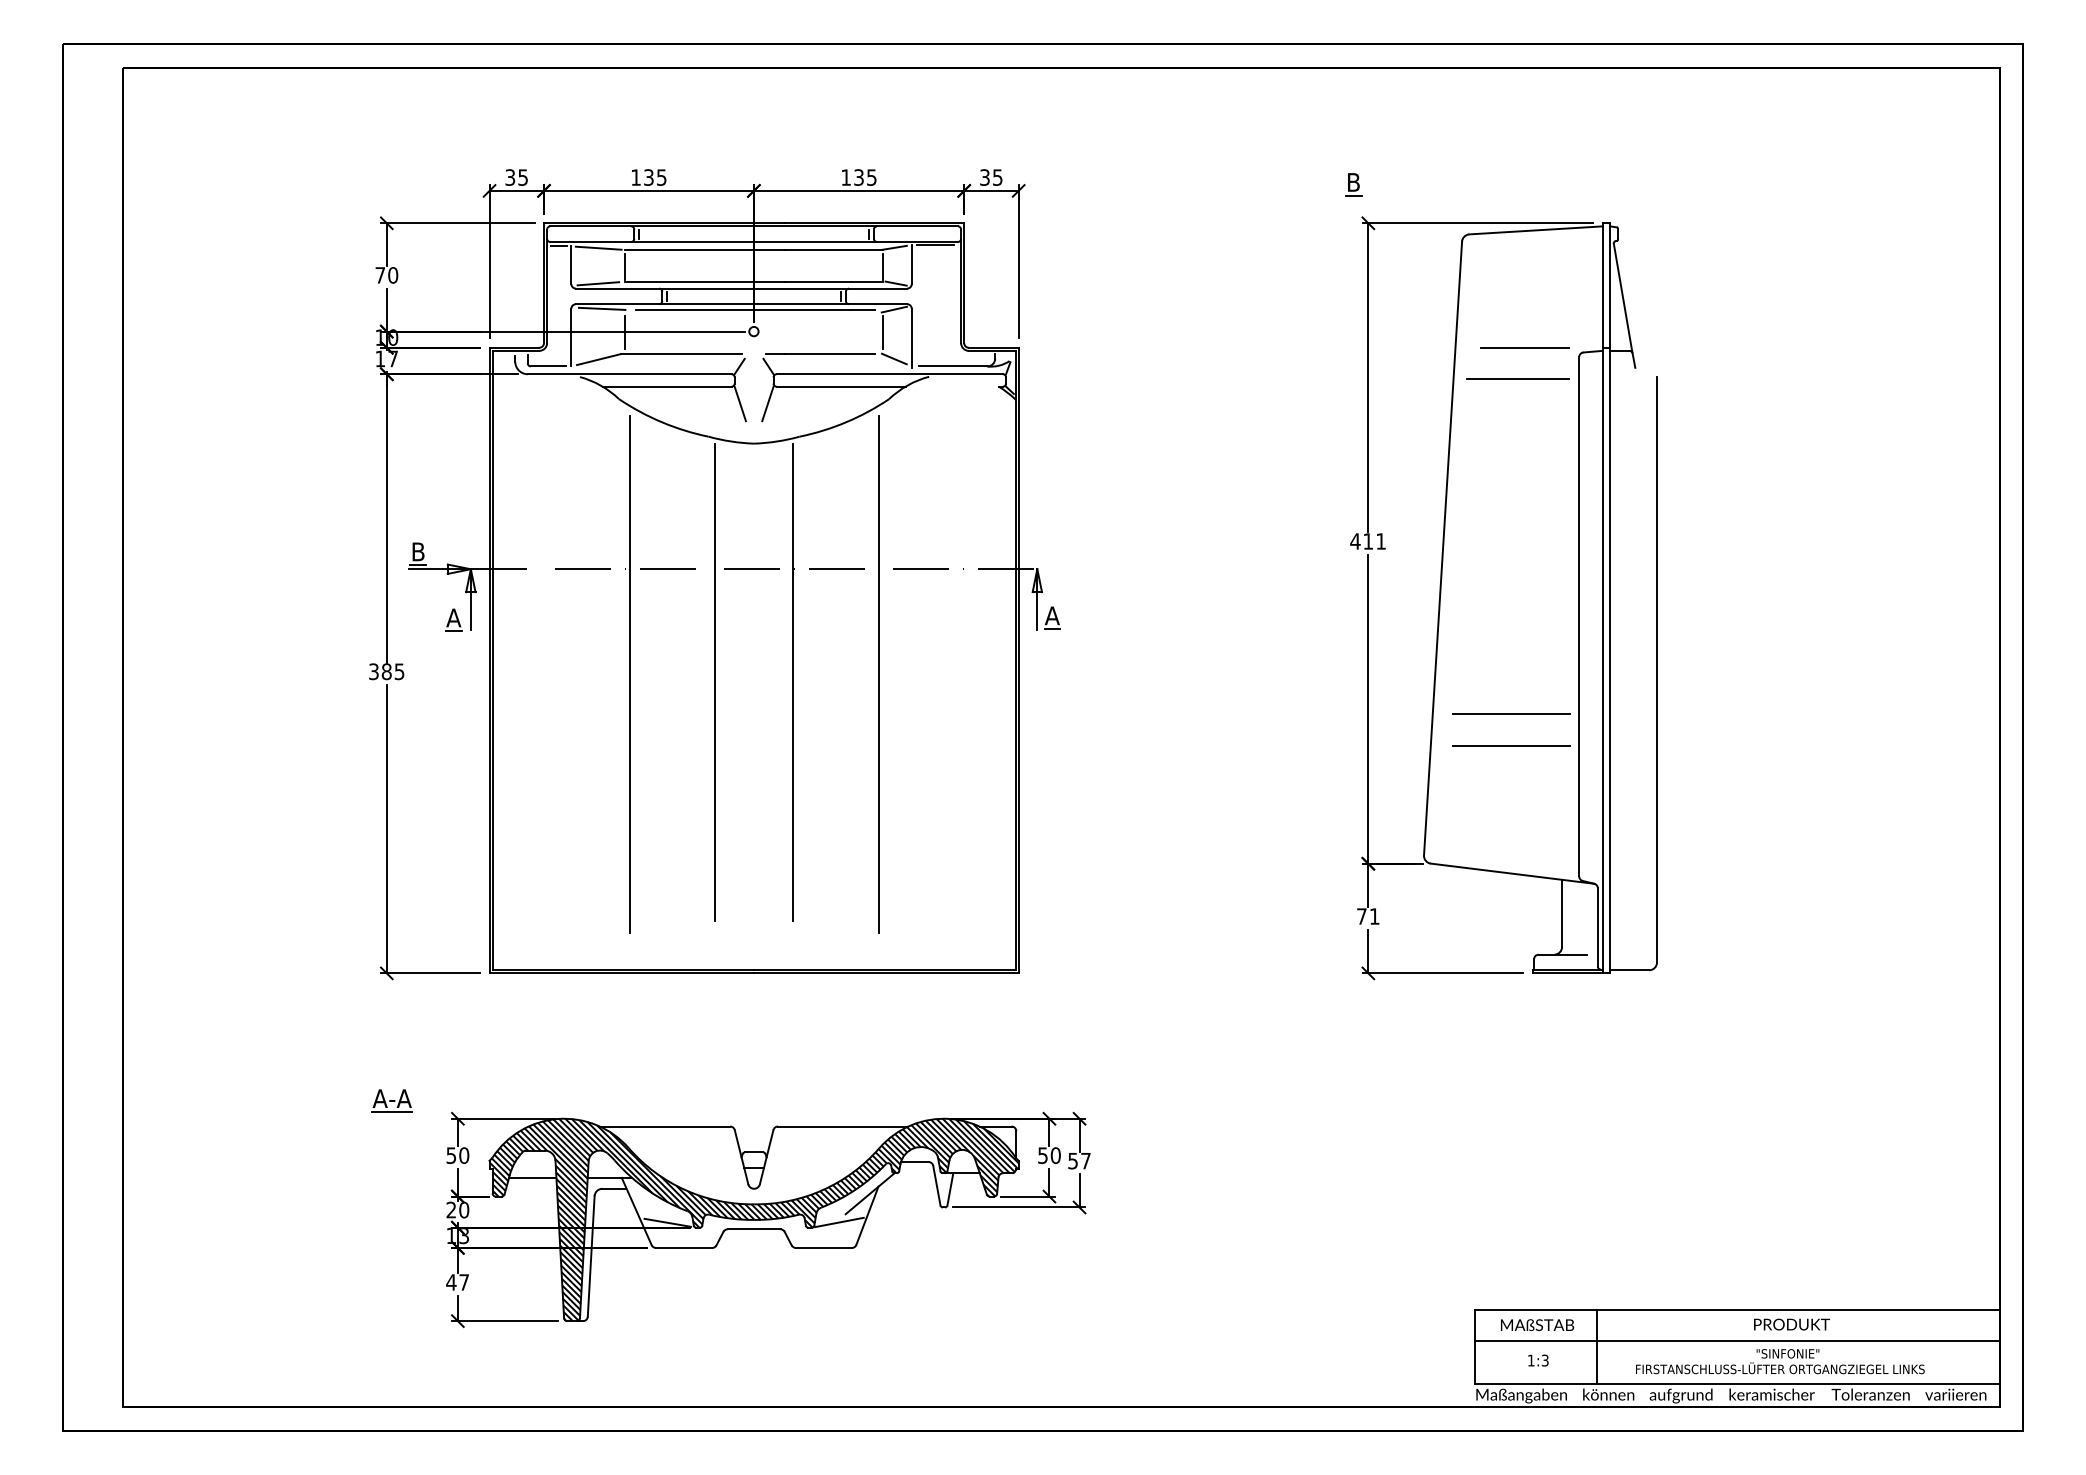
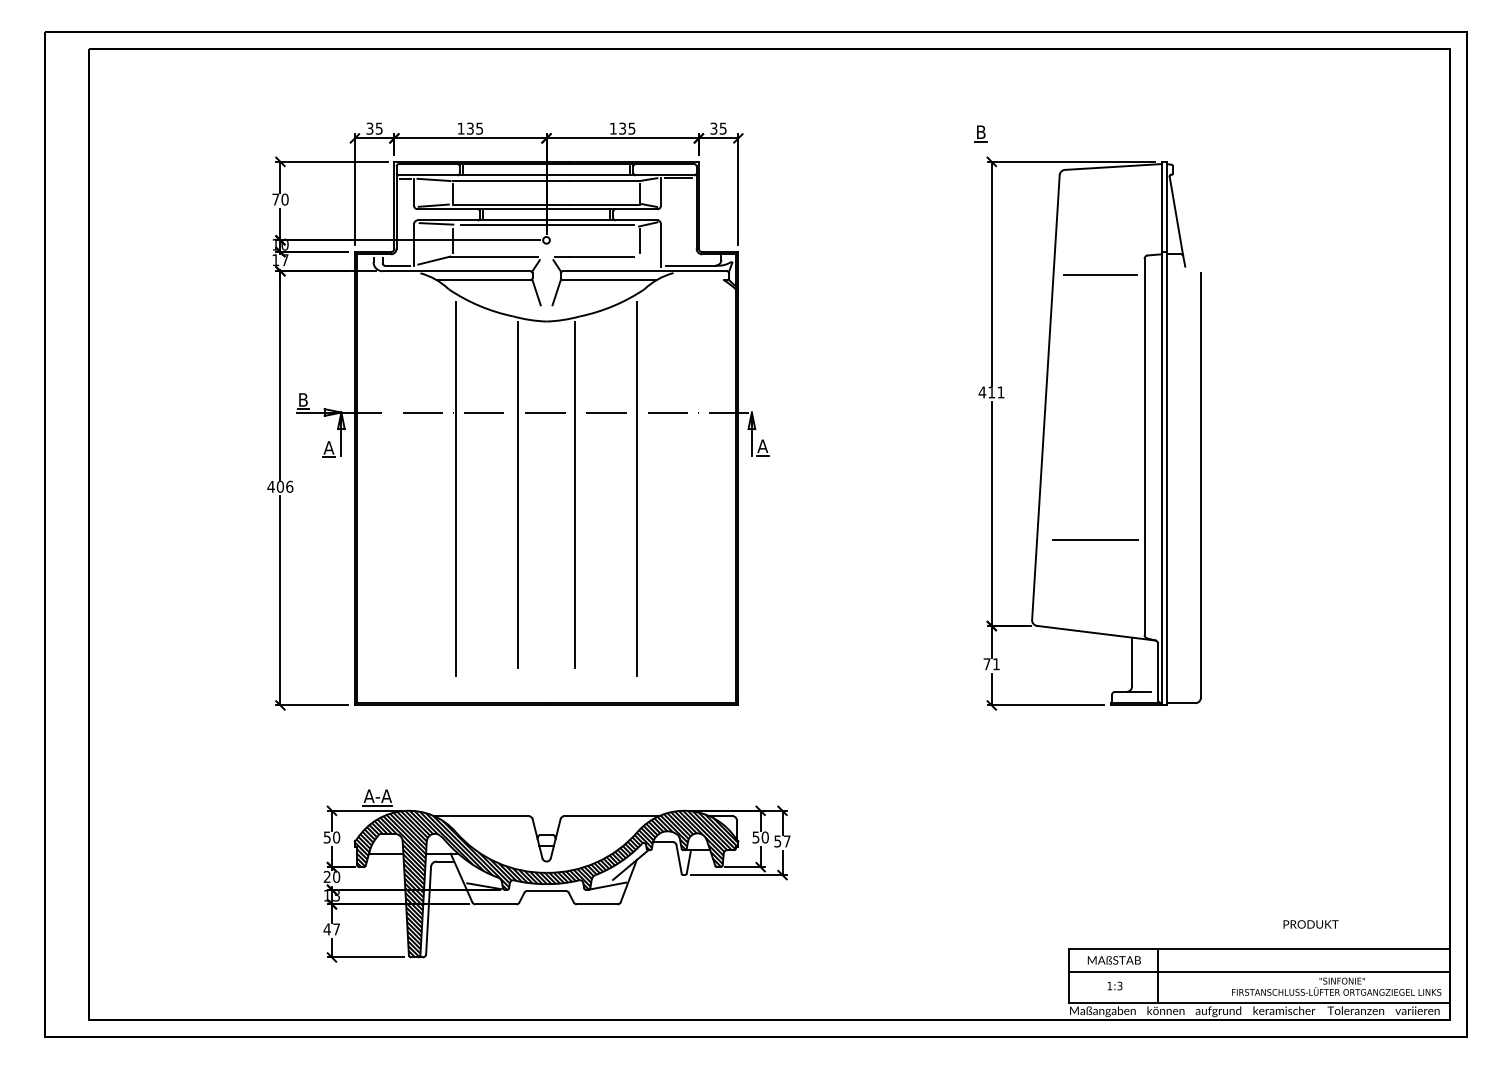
line: (1524, 347) -> (1104, 251), removed
line: (893, 358) -> (647, 259), removed
text: (386, 671) -> (280, 486), 385 -> 406
line: (1511, 713) -> (1095, 517), removed
part: (391, 1100) -> (377, 797), moved
text: (1791, 1324) -> (1310, 924), moved
text: (1780, 1361) -> (1336, 986), moved

